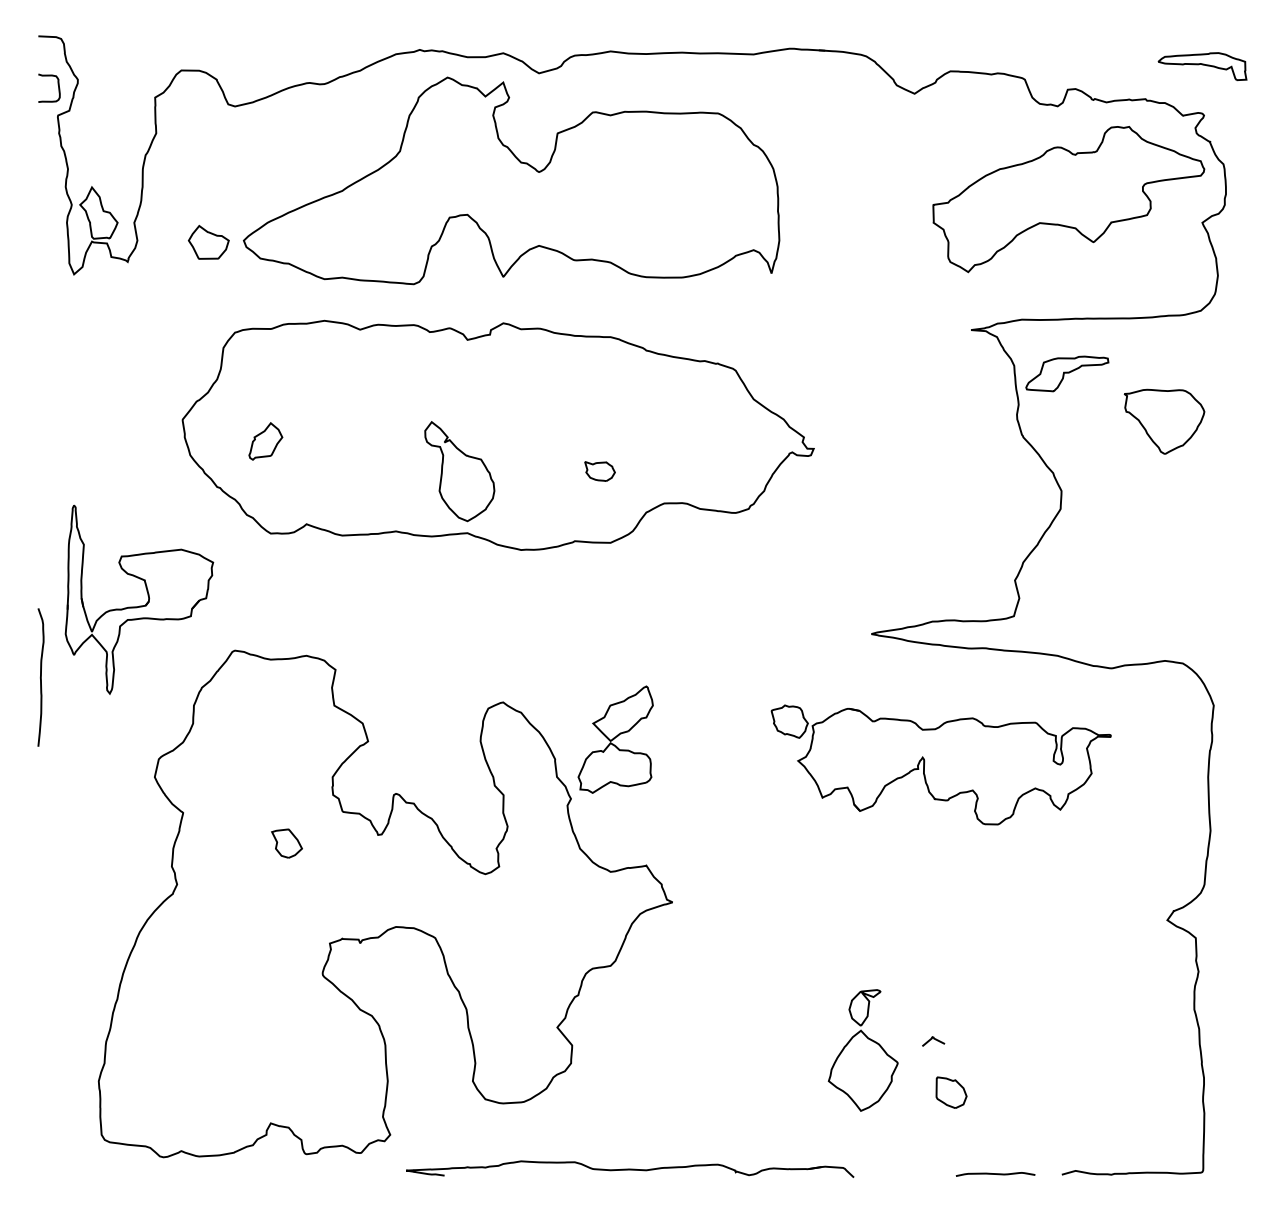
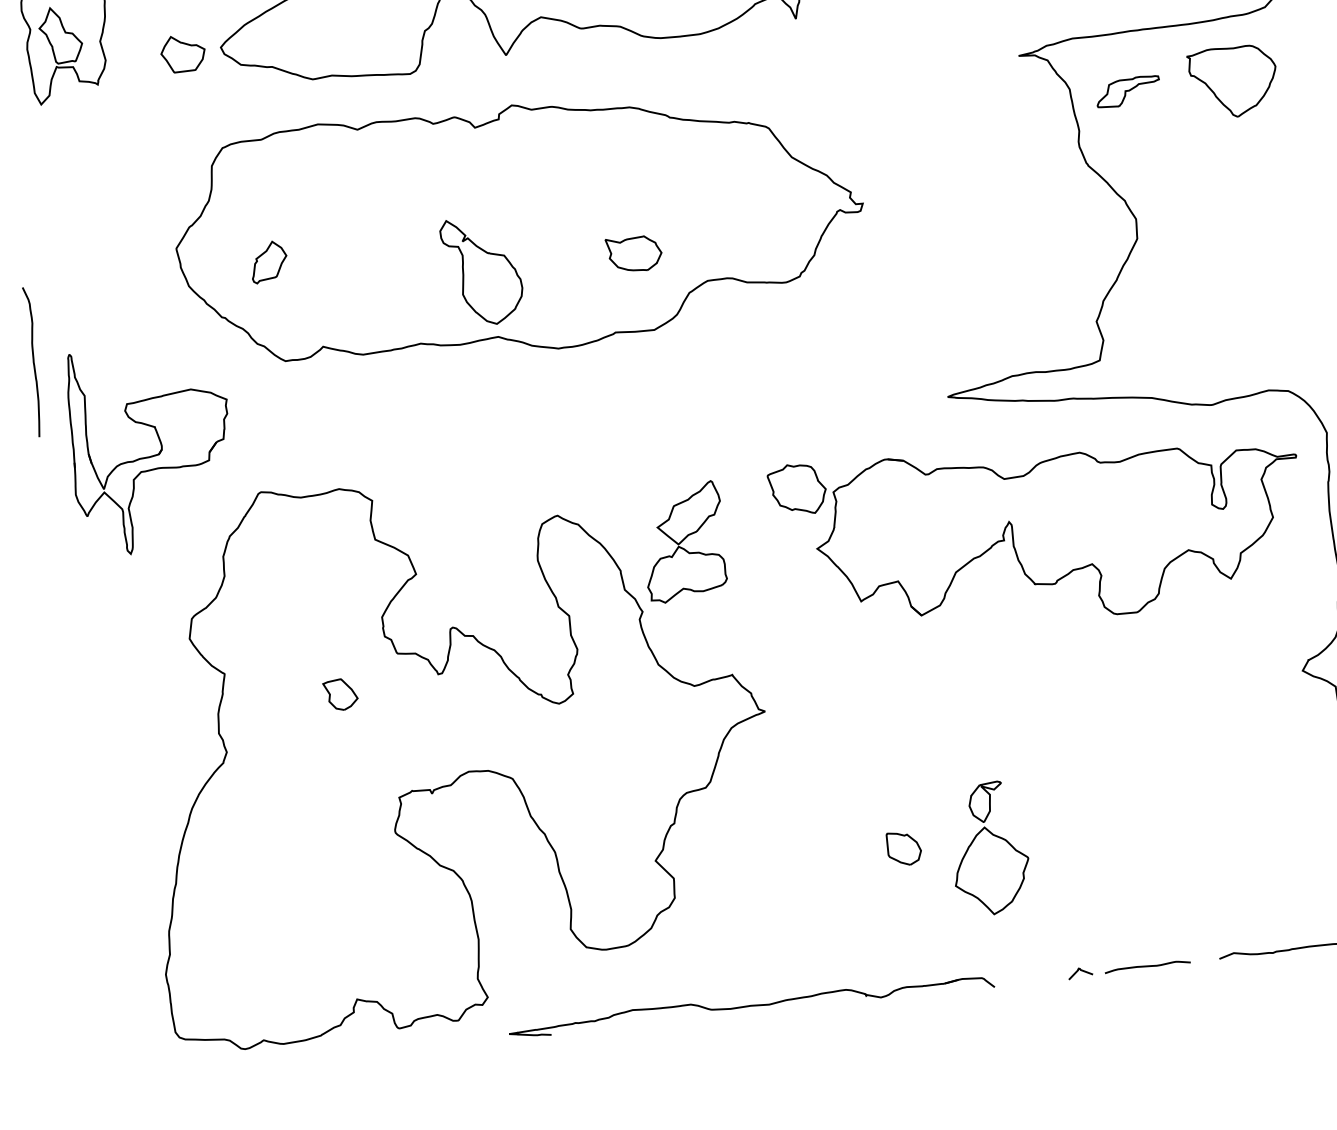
part: (1067, 373) -> (1128, 91), size x0.71
part: (1164, 421) -> (1233, 81), moved
part: (599, 471) -> (633, 254), size x1.67
curve: (40, 677) -> (33, 362), moved
part: (941, 764) -> (1039, 529), size x1.43
curve: (933, 1039) -> (1080, 971), moved
part: (951, 1092) -> (904, 848), moved

